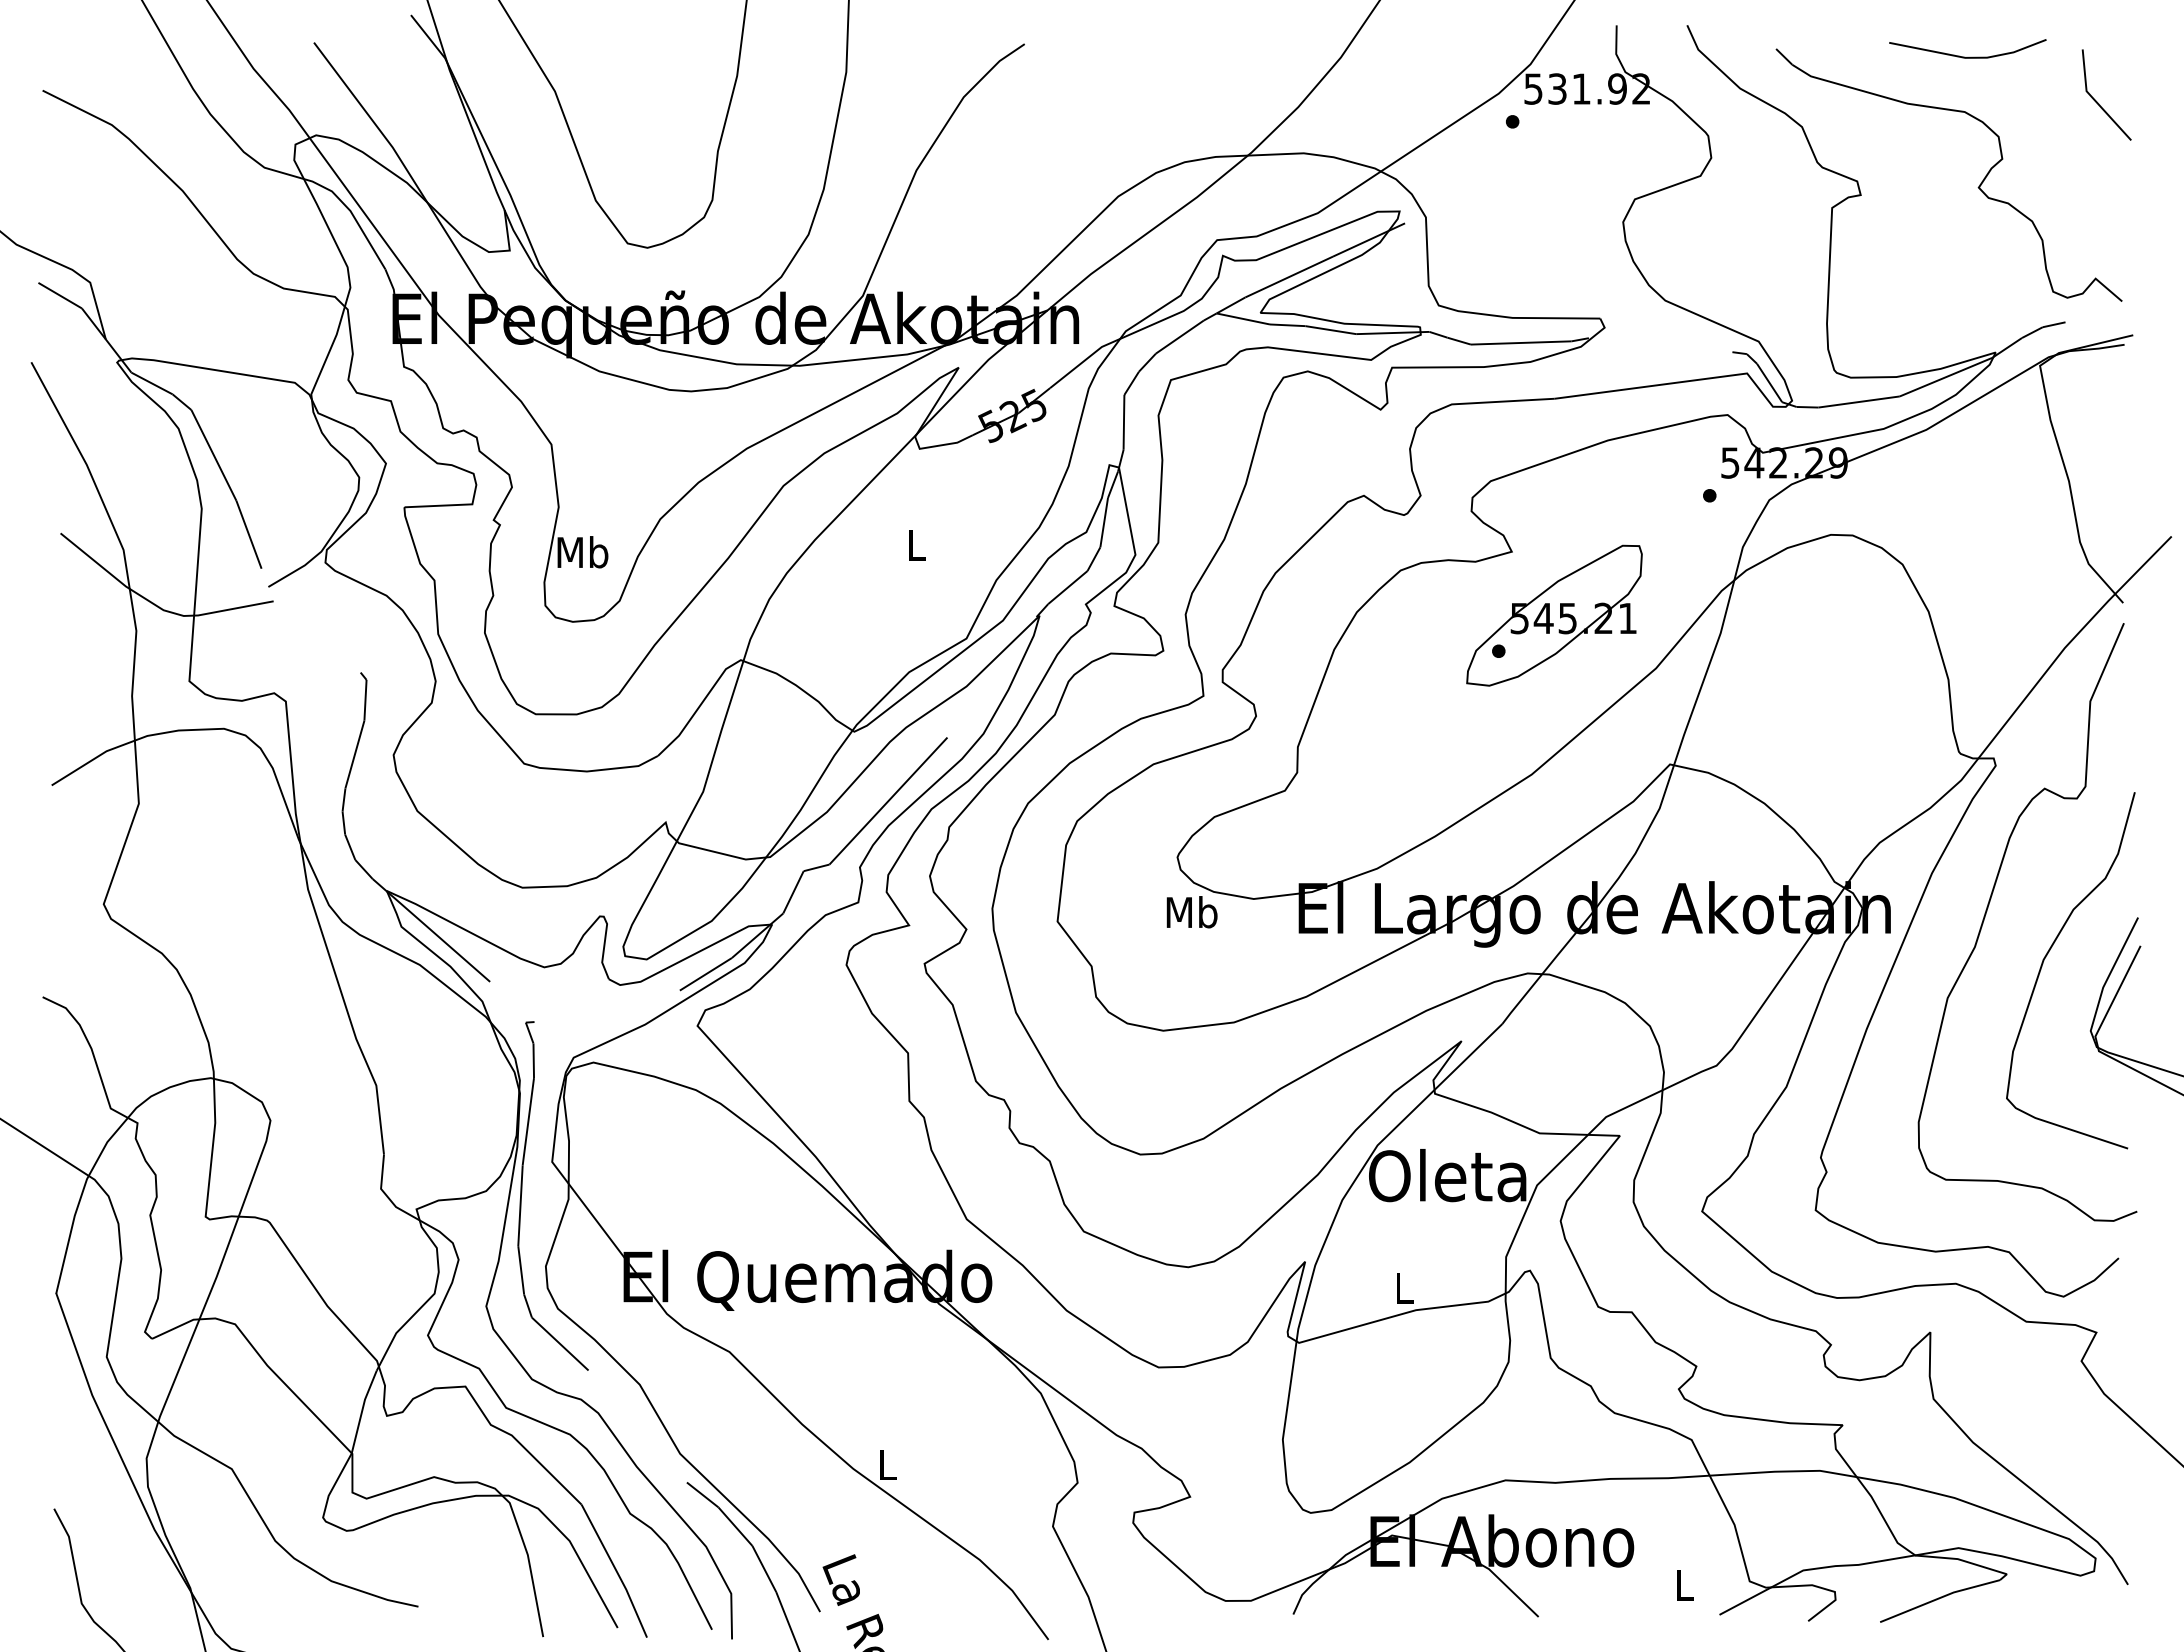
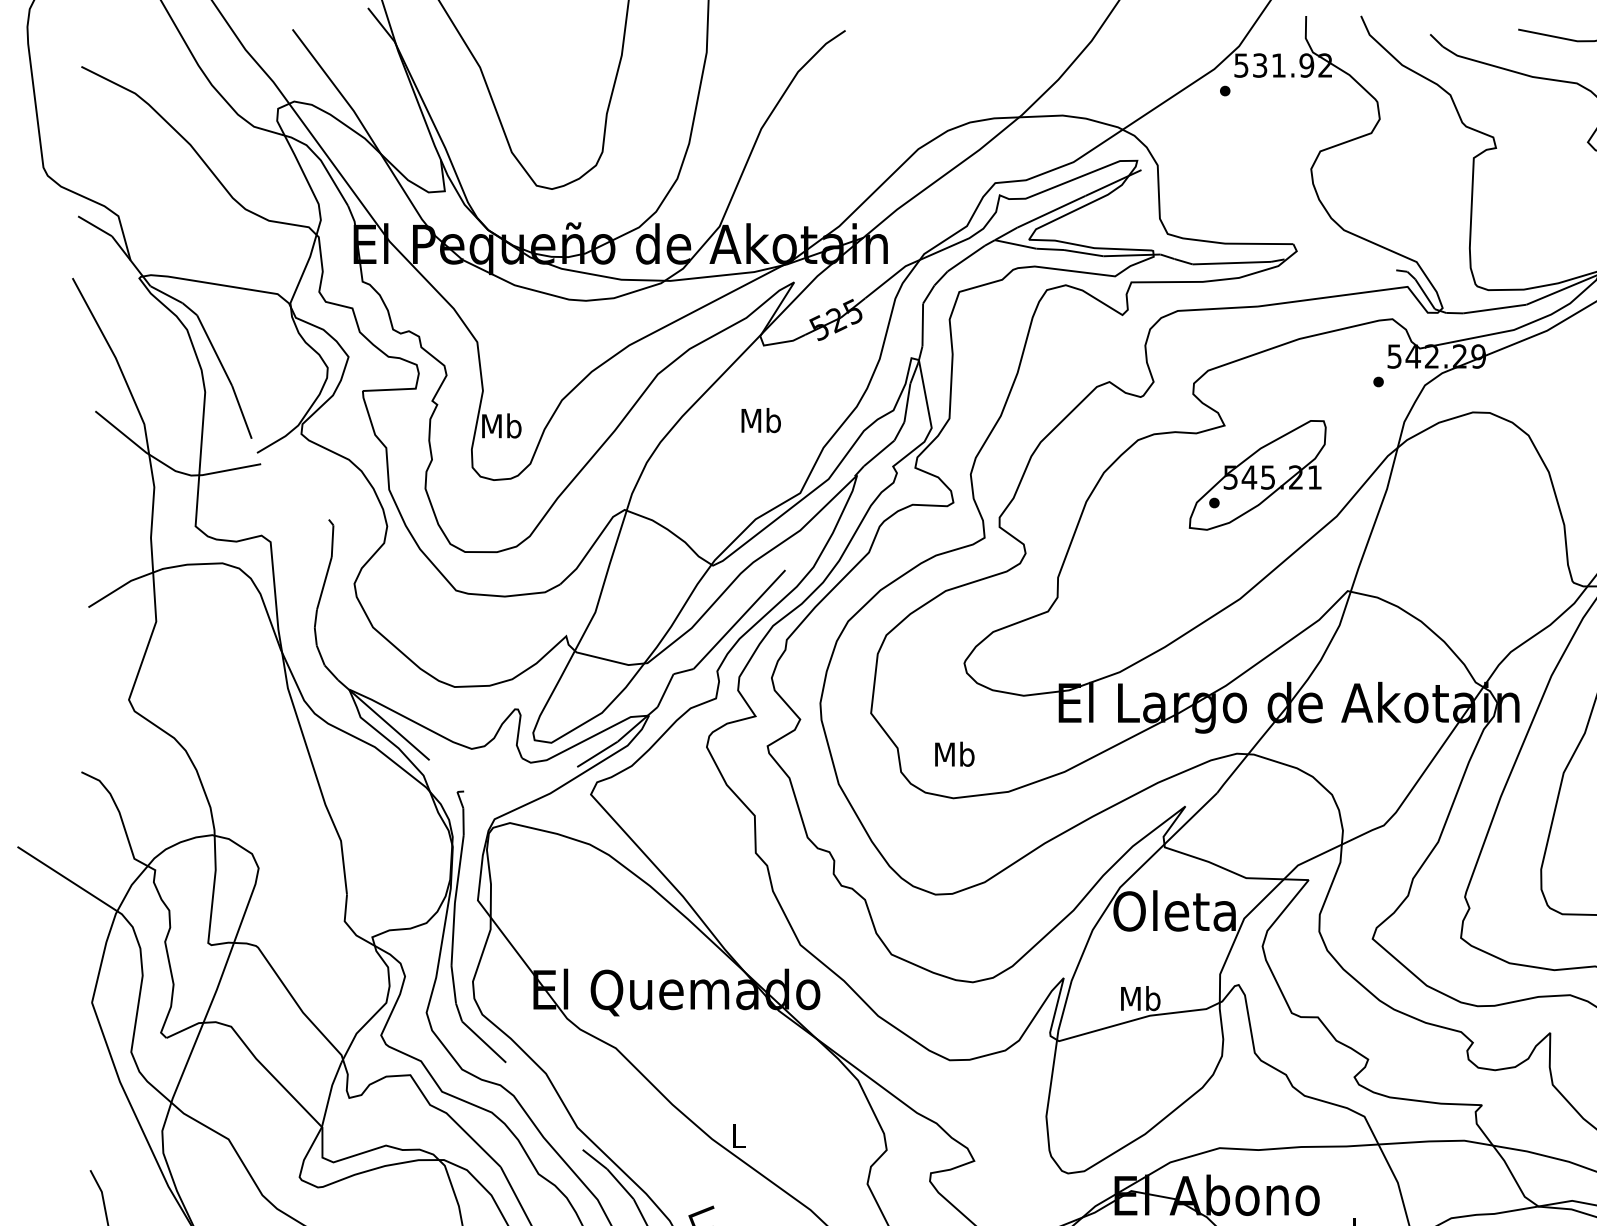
text: (916, 545) -> (761, 420), L -> Mb
text: (1191, 912) -> (954, 754), moved
text: (1403, 1288) -> (1140, 998), L -> Mb

